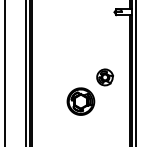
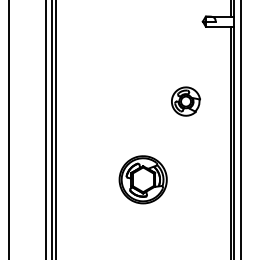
part: (104, 77) -> (184, 101), moved

